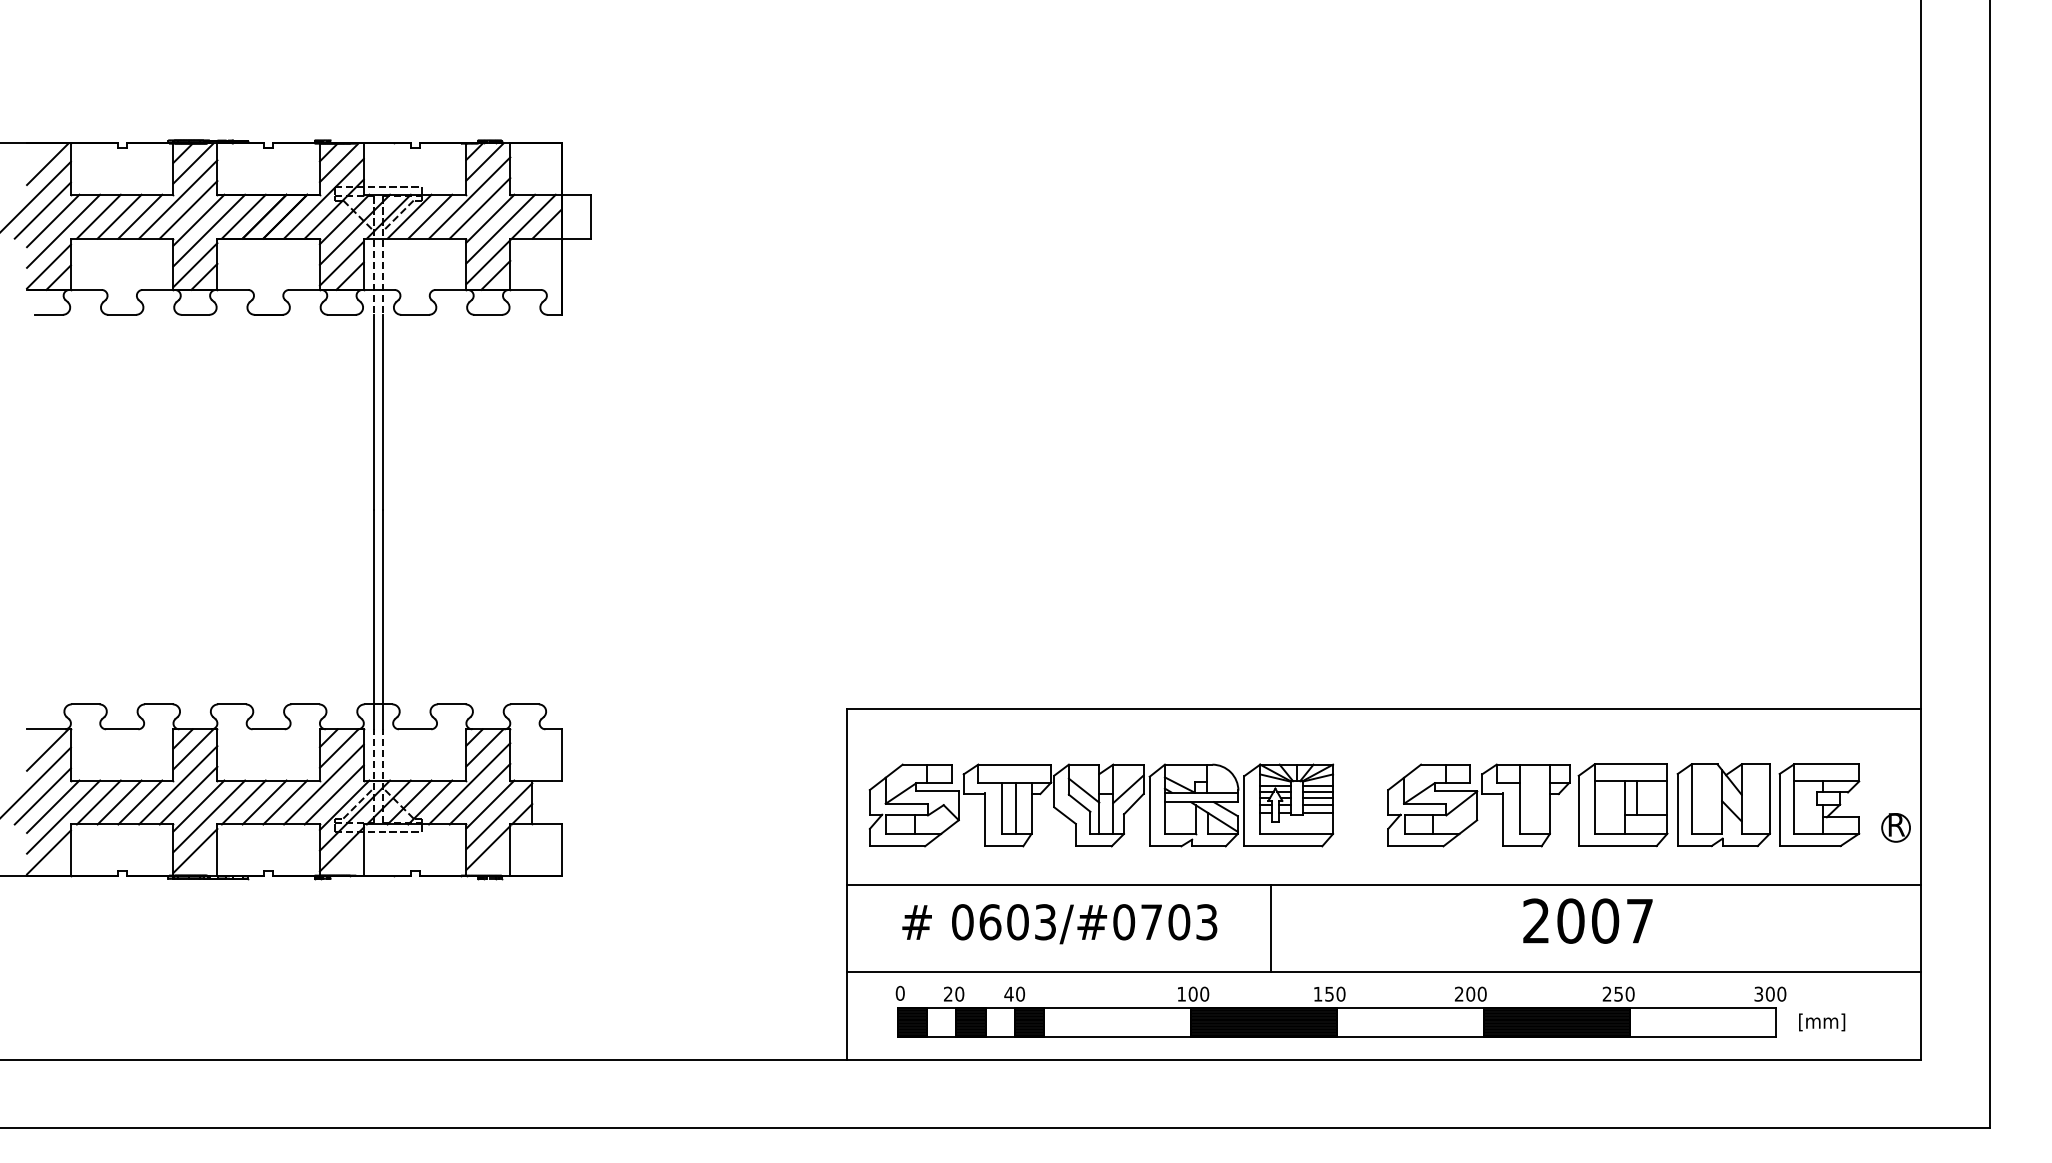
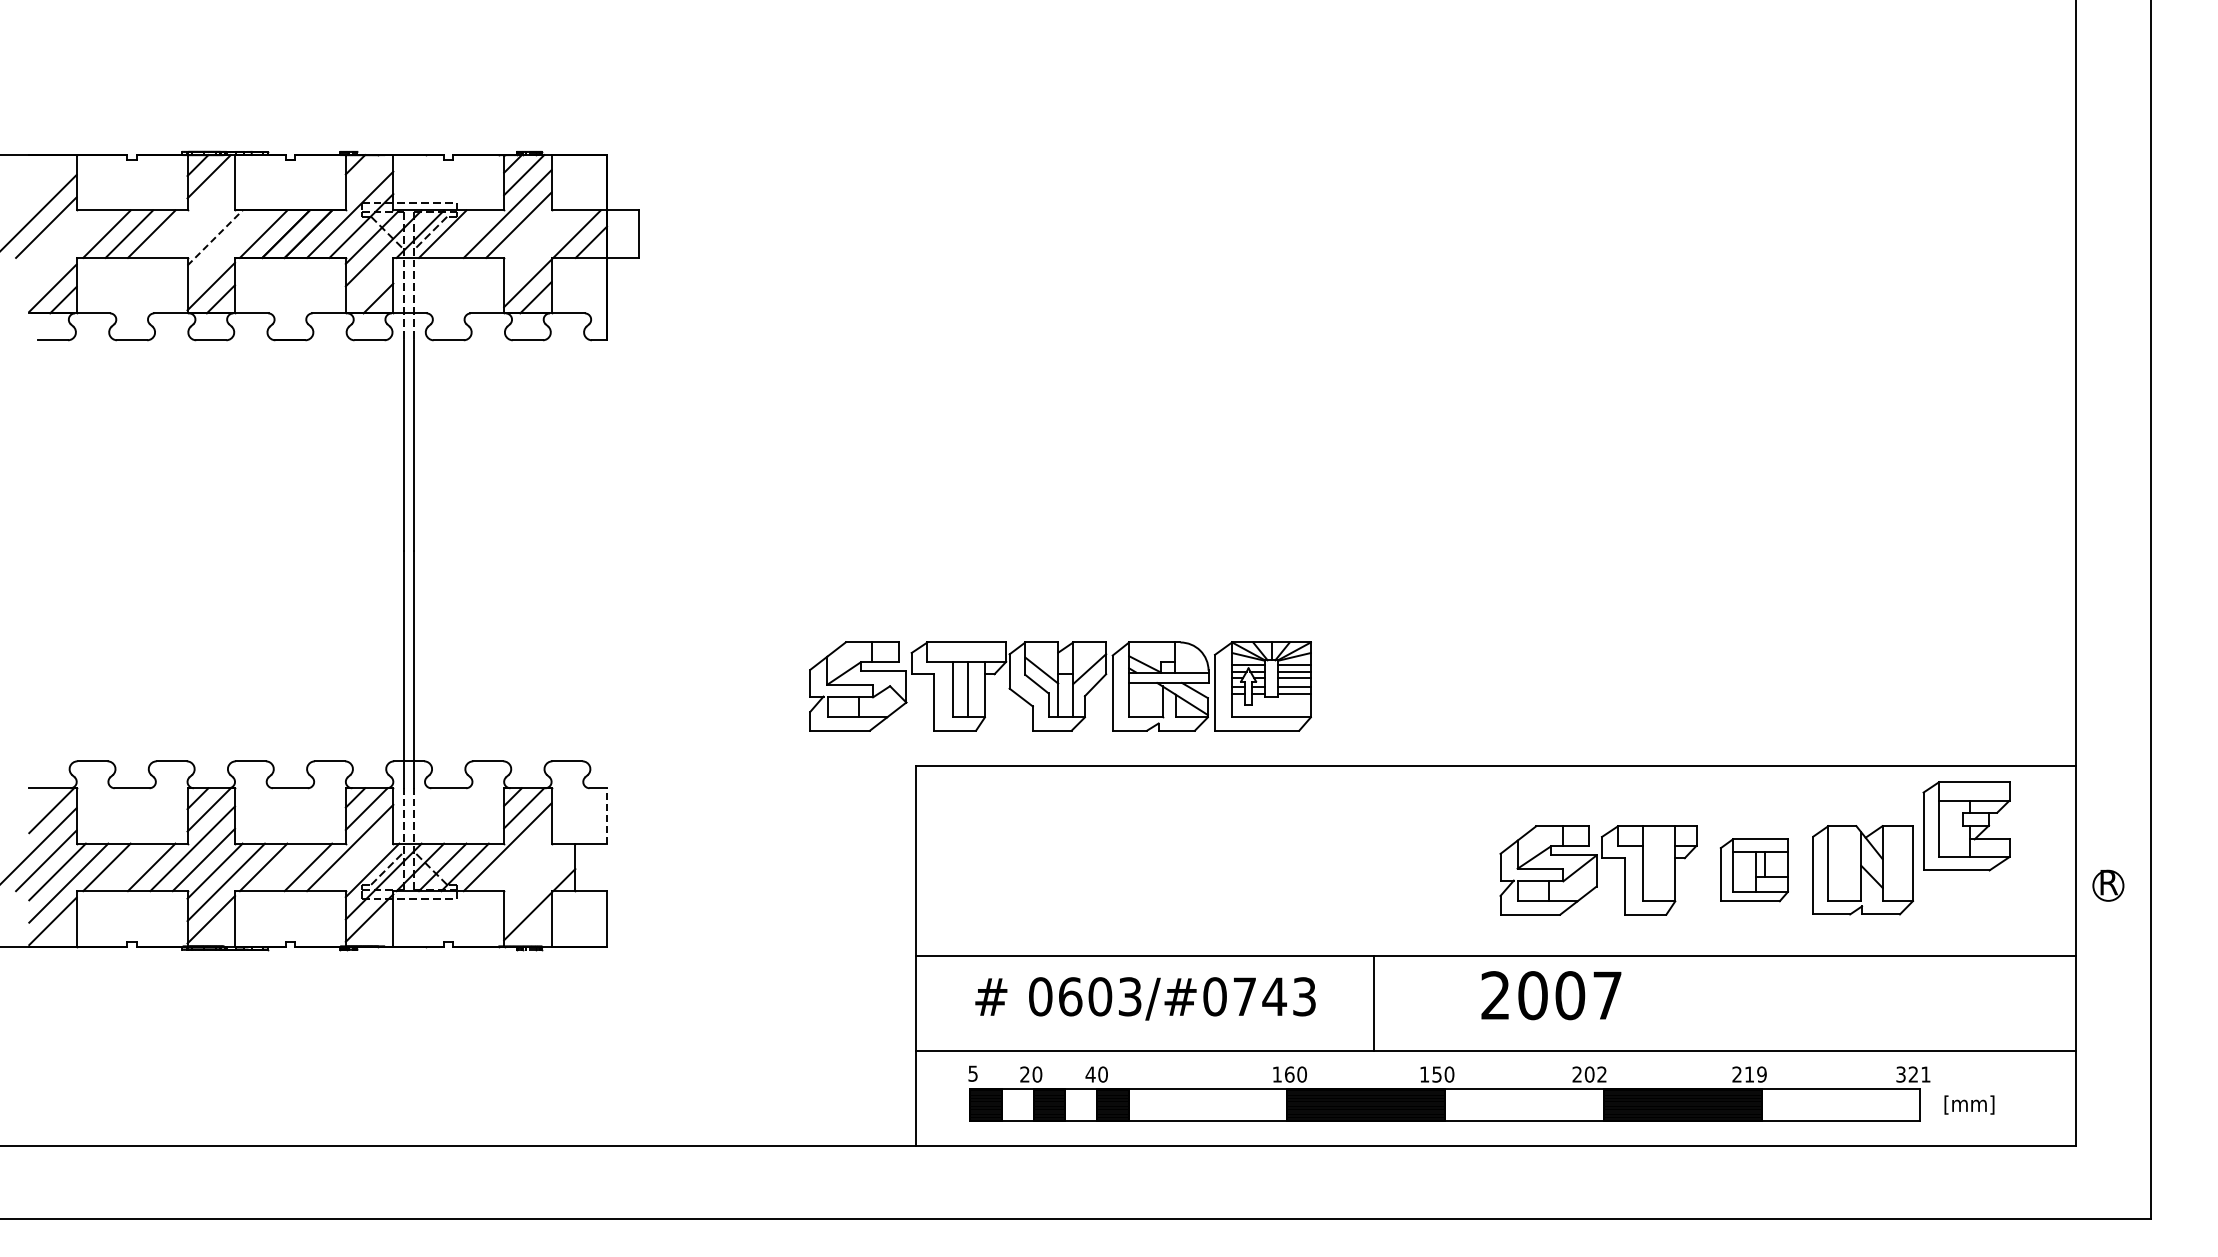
line: (339, 162) -> (366, 175), removed
line: (47, 164) -> (51, 177), removed
line: (178, 199) -> (192, 215), removed
line: (188, 209) -> (203, 226), removed
line: (429, 216) -> (464, 233), removed
line: (490, 218) -> (530, 236), removed
line: (53, 220) -> (57, 238), removed
line: (199, 220) -> (215, 238), solid -> dashed
line: (500, 228) -> (541, 247), removed
line: (209, 229) -> (226, 248), removed
line: (63, 230) -> (68, 249), removed
line: (341, 263) -> (369, 284), removed
line: (562, 754) -> (607, 815), solid -> dashed
line: (479, 794) -> (518, 858), removed
line: (334, 795) -> (361, 859), removed
line: (119, 802) -> (129, 867), removed
line: (264, 802) -> (285, 867), removed
line: (490, 804) -> (530, 869), removed
part: (1101, 805) -> (1060, 686), moved
part: (1623, 805) -> (1754, 870), size x0.7
part: (1819, 805) -> (1966, 826), moved
line: (499, 815) -> (539, 881), removed
part: (1896, 827) -> (2108, 885), moved
text: (1179, 921) -> (1274, 996), 0603/#0703 -> 0603/#0743
text: (1588, 921) -> (1551, 995), moved
text: (900, 993) -> (973, 1073), 0 -> 5
text: (1192, 994) -> (1289, 1074), 100 -> 160
text: (1481, 994) -> (1601, 1074), 200 -> 202
text: (1624, 994) -> (1755, 1074), 250 -> 219
text: (1775, 994) -> (1919, 1074), 300 -> 321

